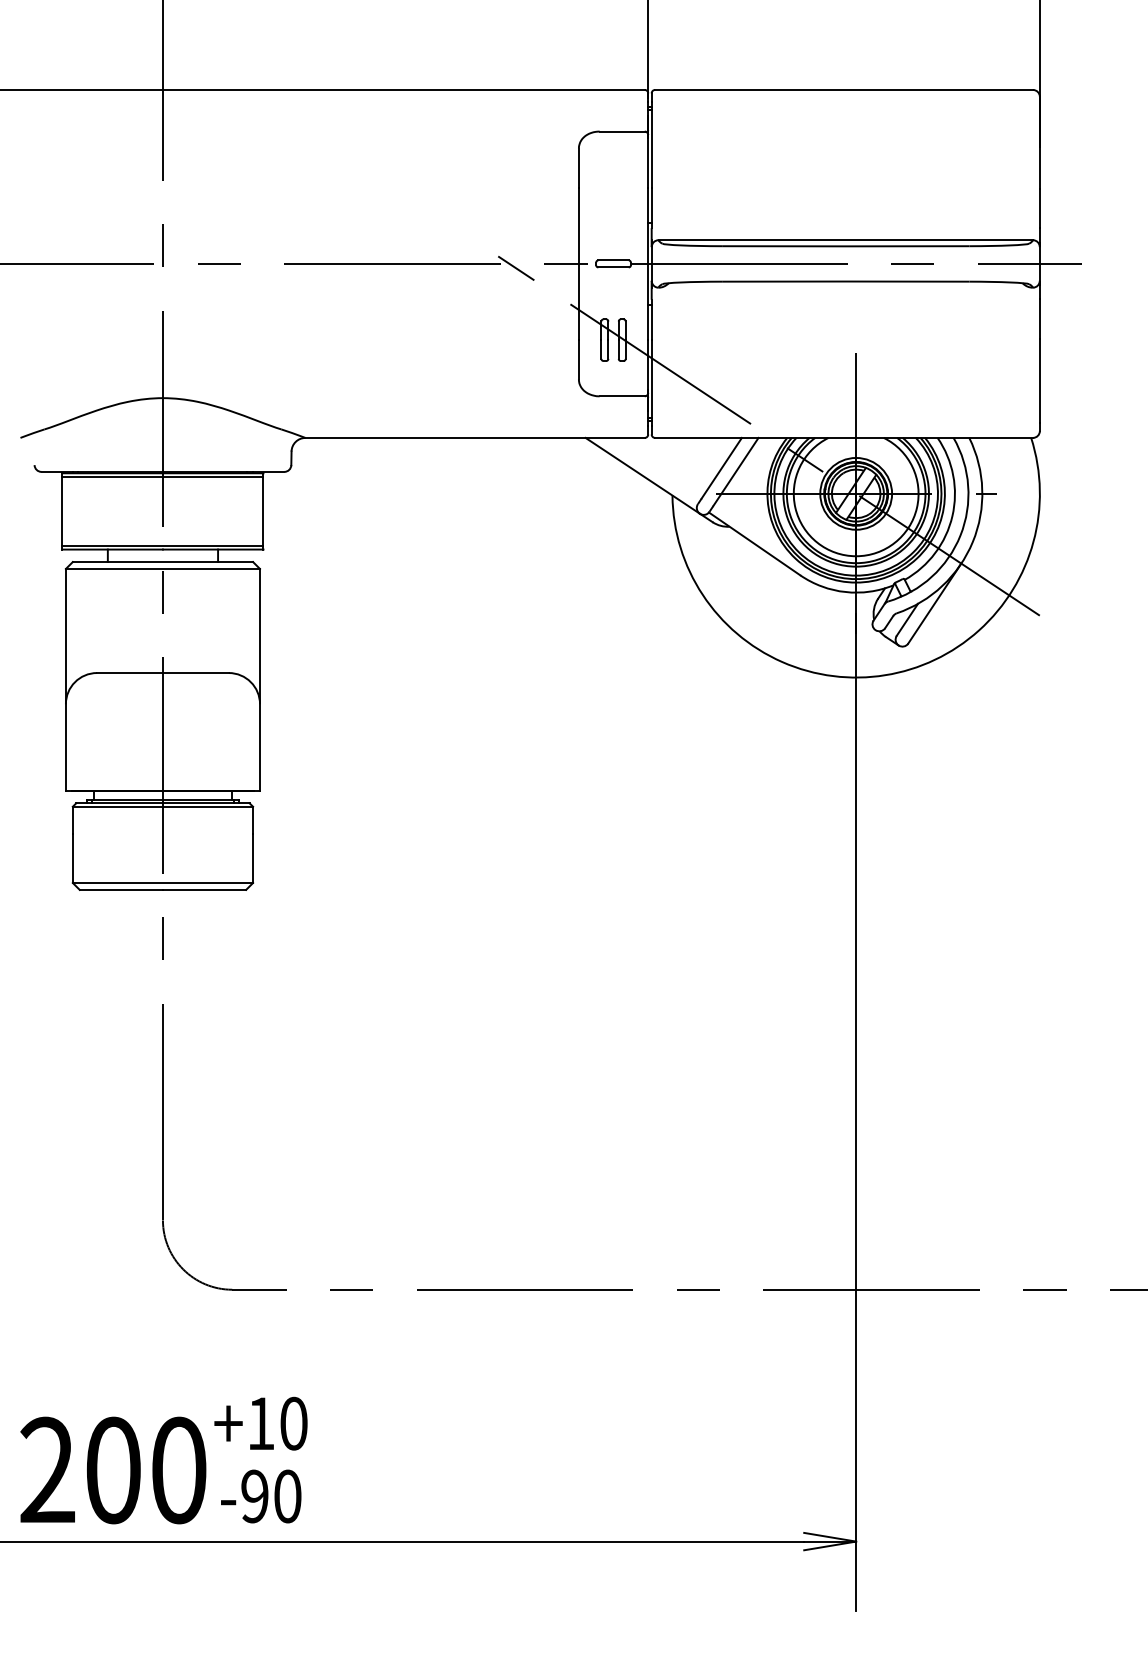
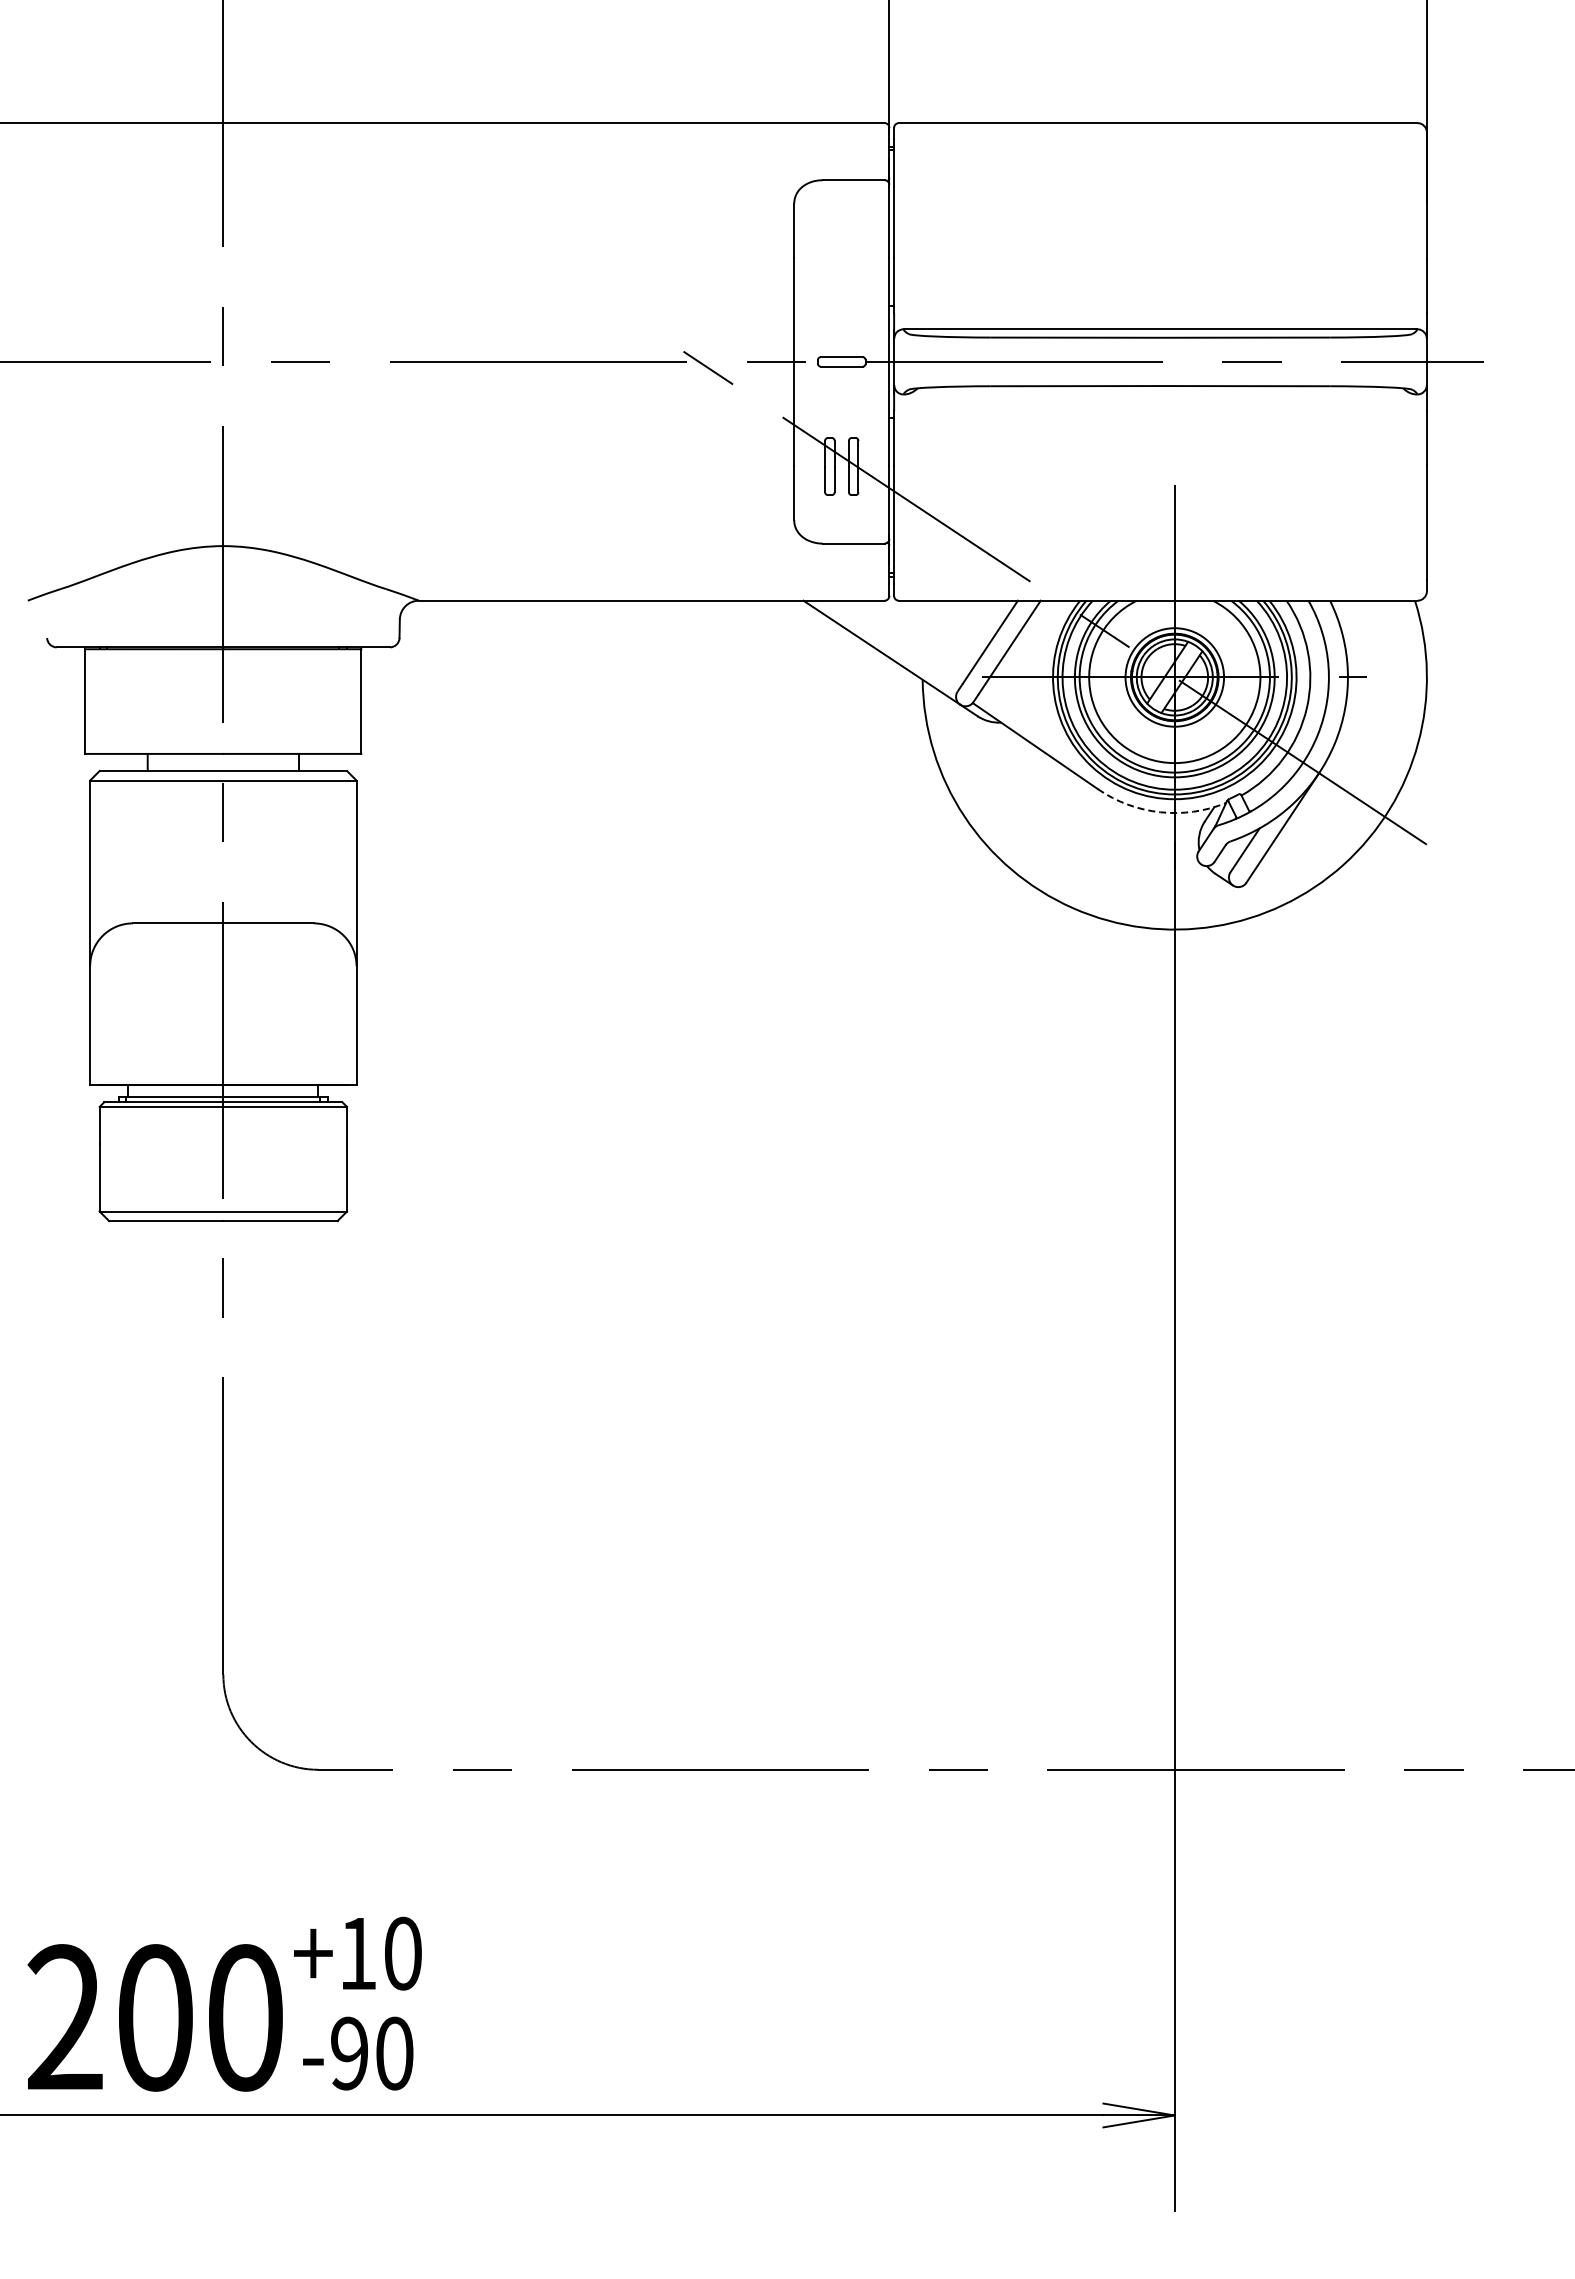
line: (163, 477) -> (223, 654), removed
line: (163, 546) -> (223, 749), removed
arc: (845, 592) -> (1160, 812), solid -> dashed

